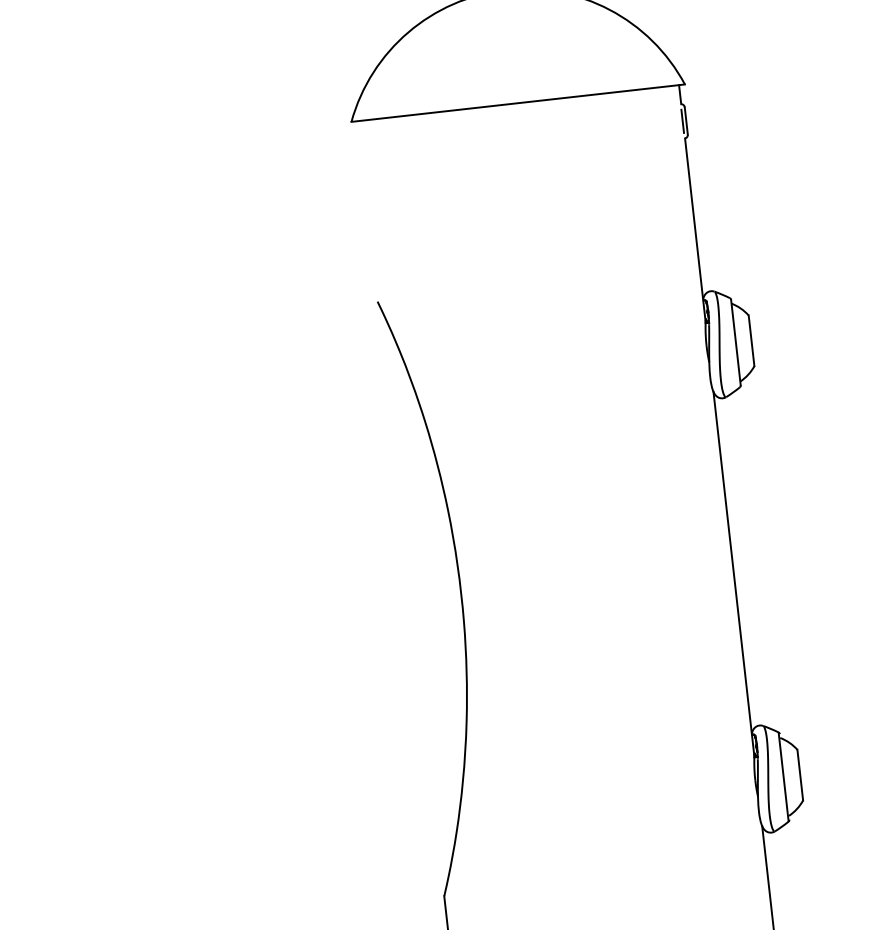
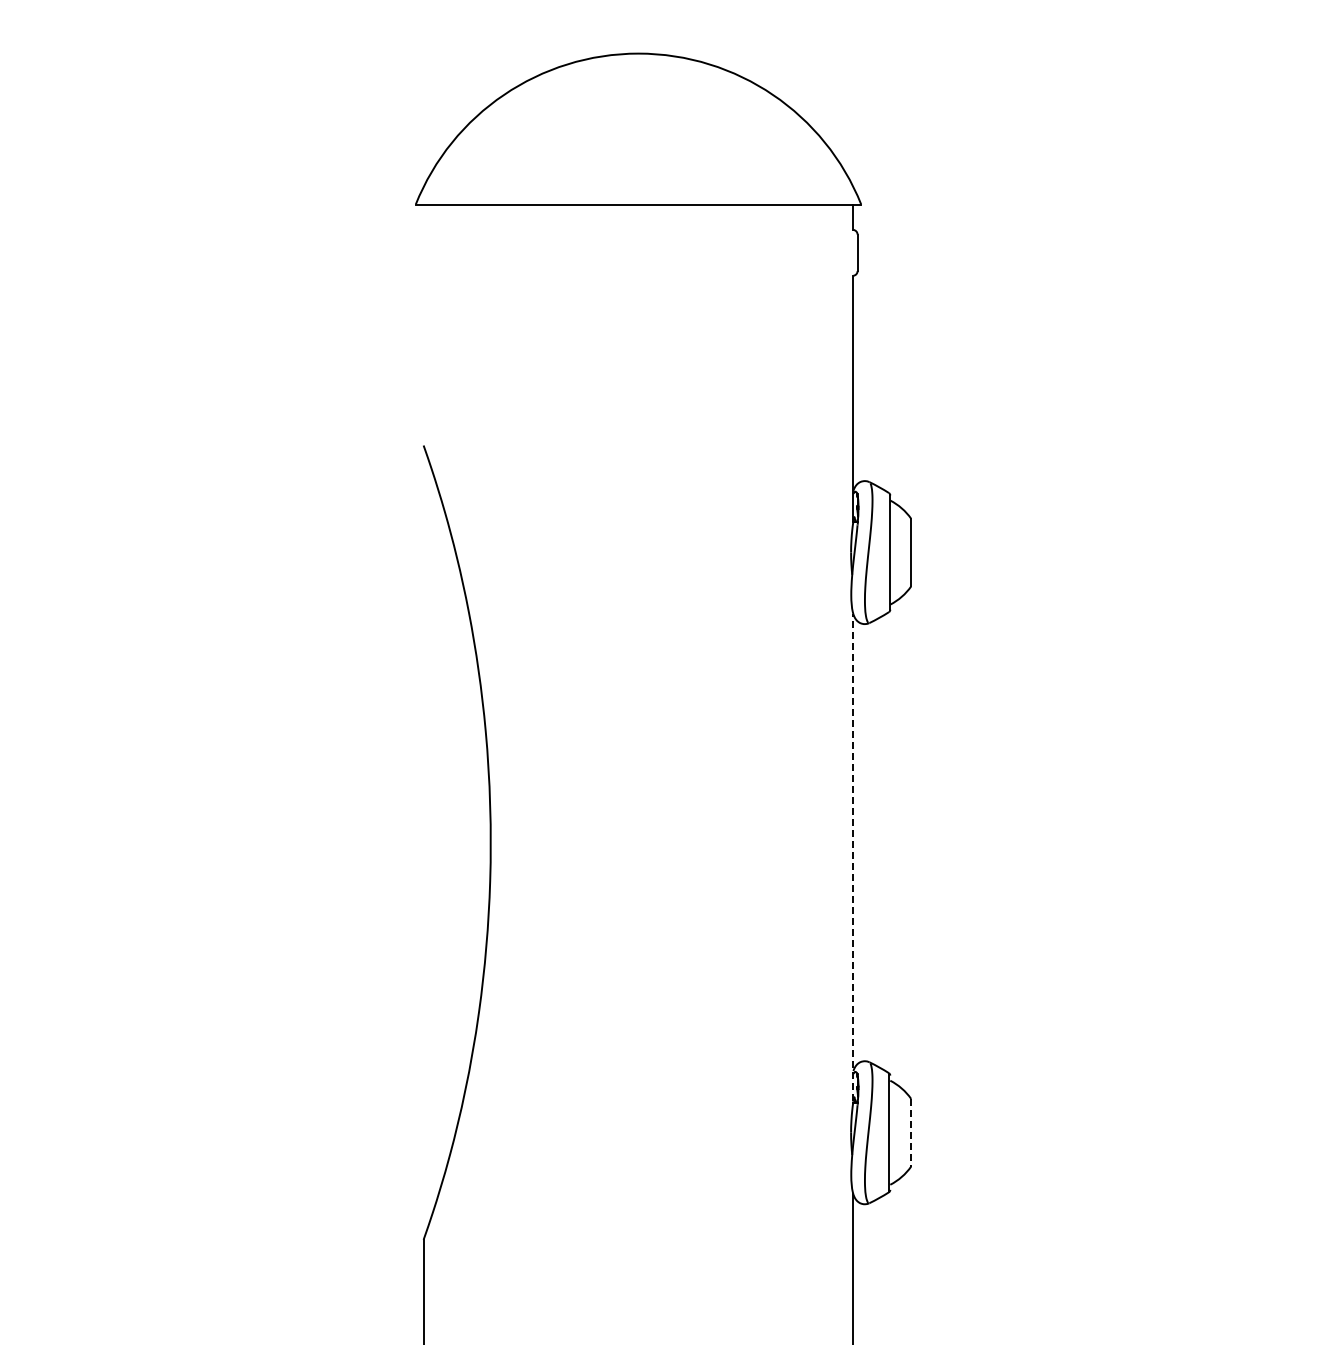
line: (682, 121) -> (852, 252), removed
line: (733, 573) -> (853, 857), solid -> dashed
line: (800, 774) -> (911, 1132), solid -> dashed

